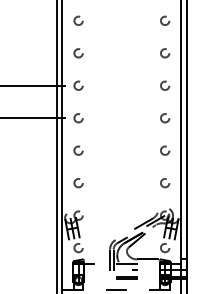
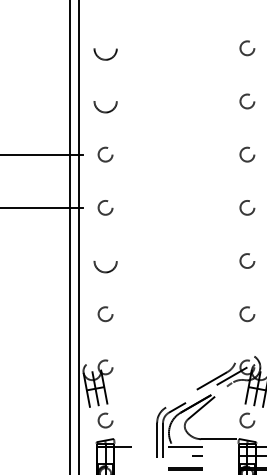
circle: (78, 20) -> (105, 47), size x1.6
circle: (78, 53) -> (105, 101), size x1.6
circle: (78, 150) -> (105, 260), size x1.6

